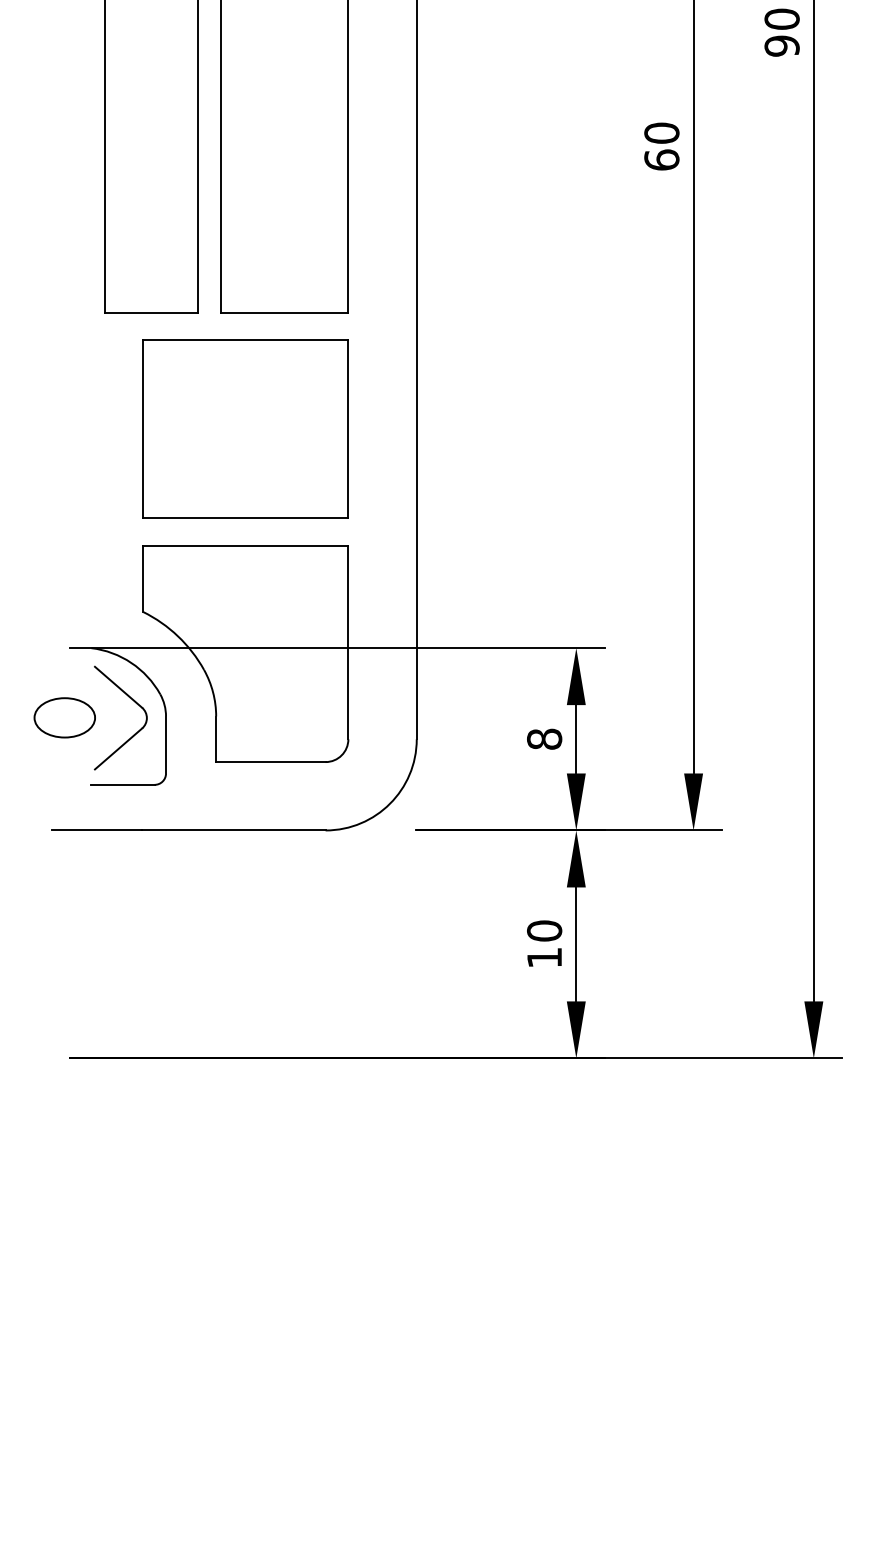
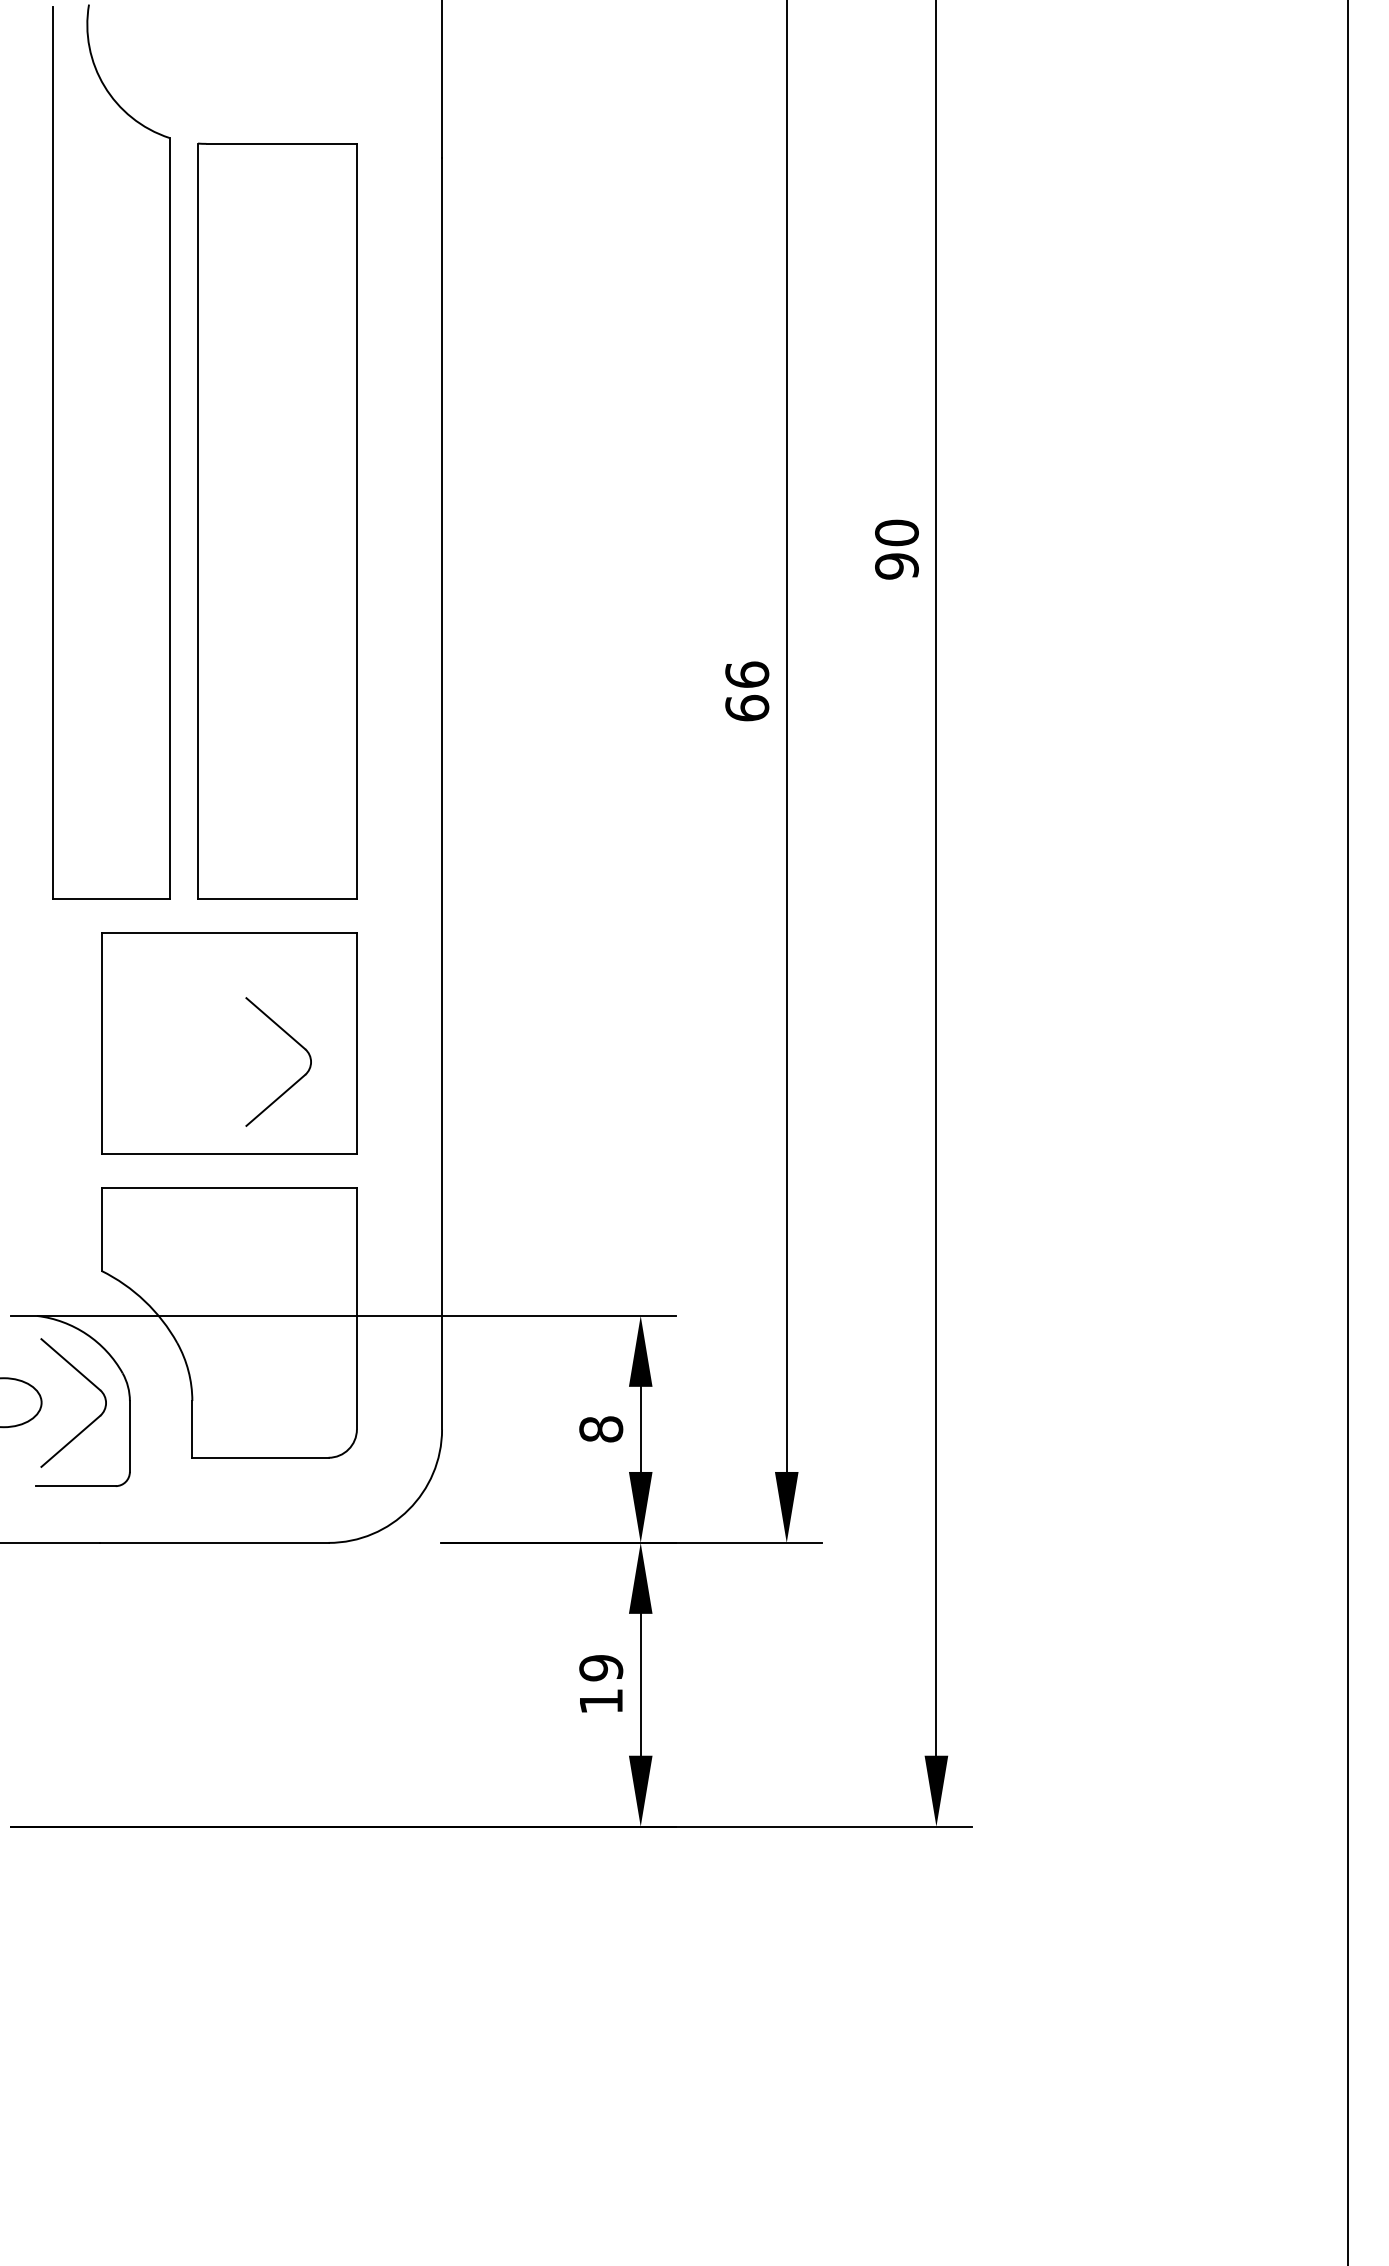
text: (662, 132) -> (747, 674), 60 -> 66
part: (298, 427) -> (294, 1041), added
text: (544, 930) -> (601, 1667), 10 -> 19

